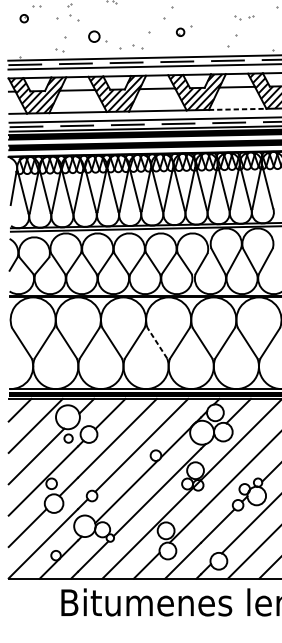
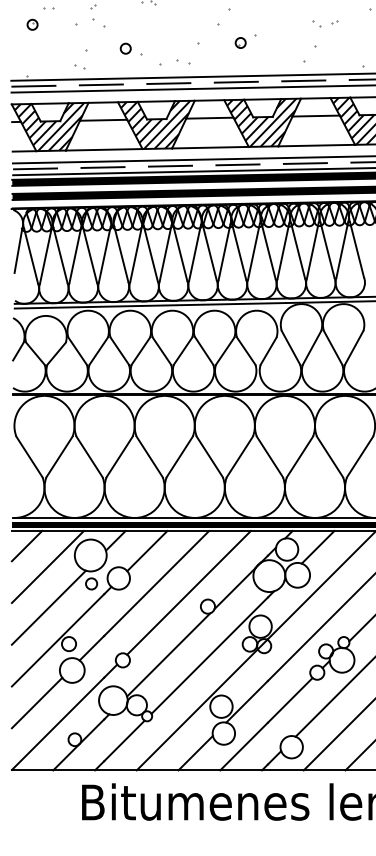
circle: (94, 36) -> (125, 48), size x0.71
line: (238, 109) -> (317, 145), dashed -> solid
line: (157, 342) -> (209, 456), dashed -> solid

